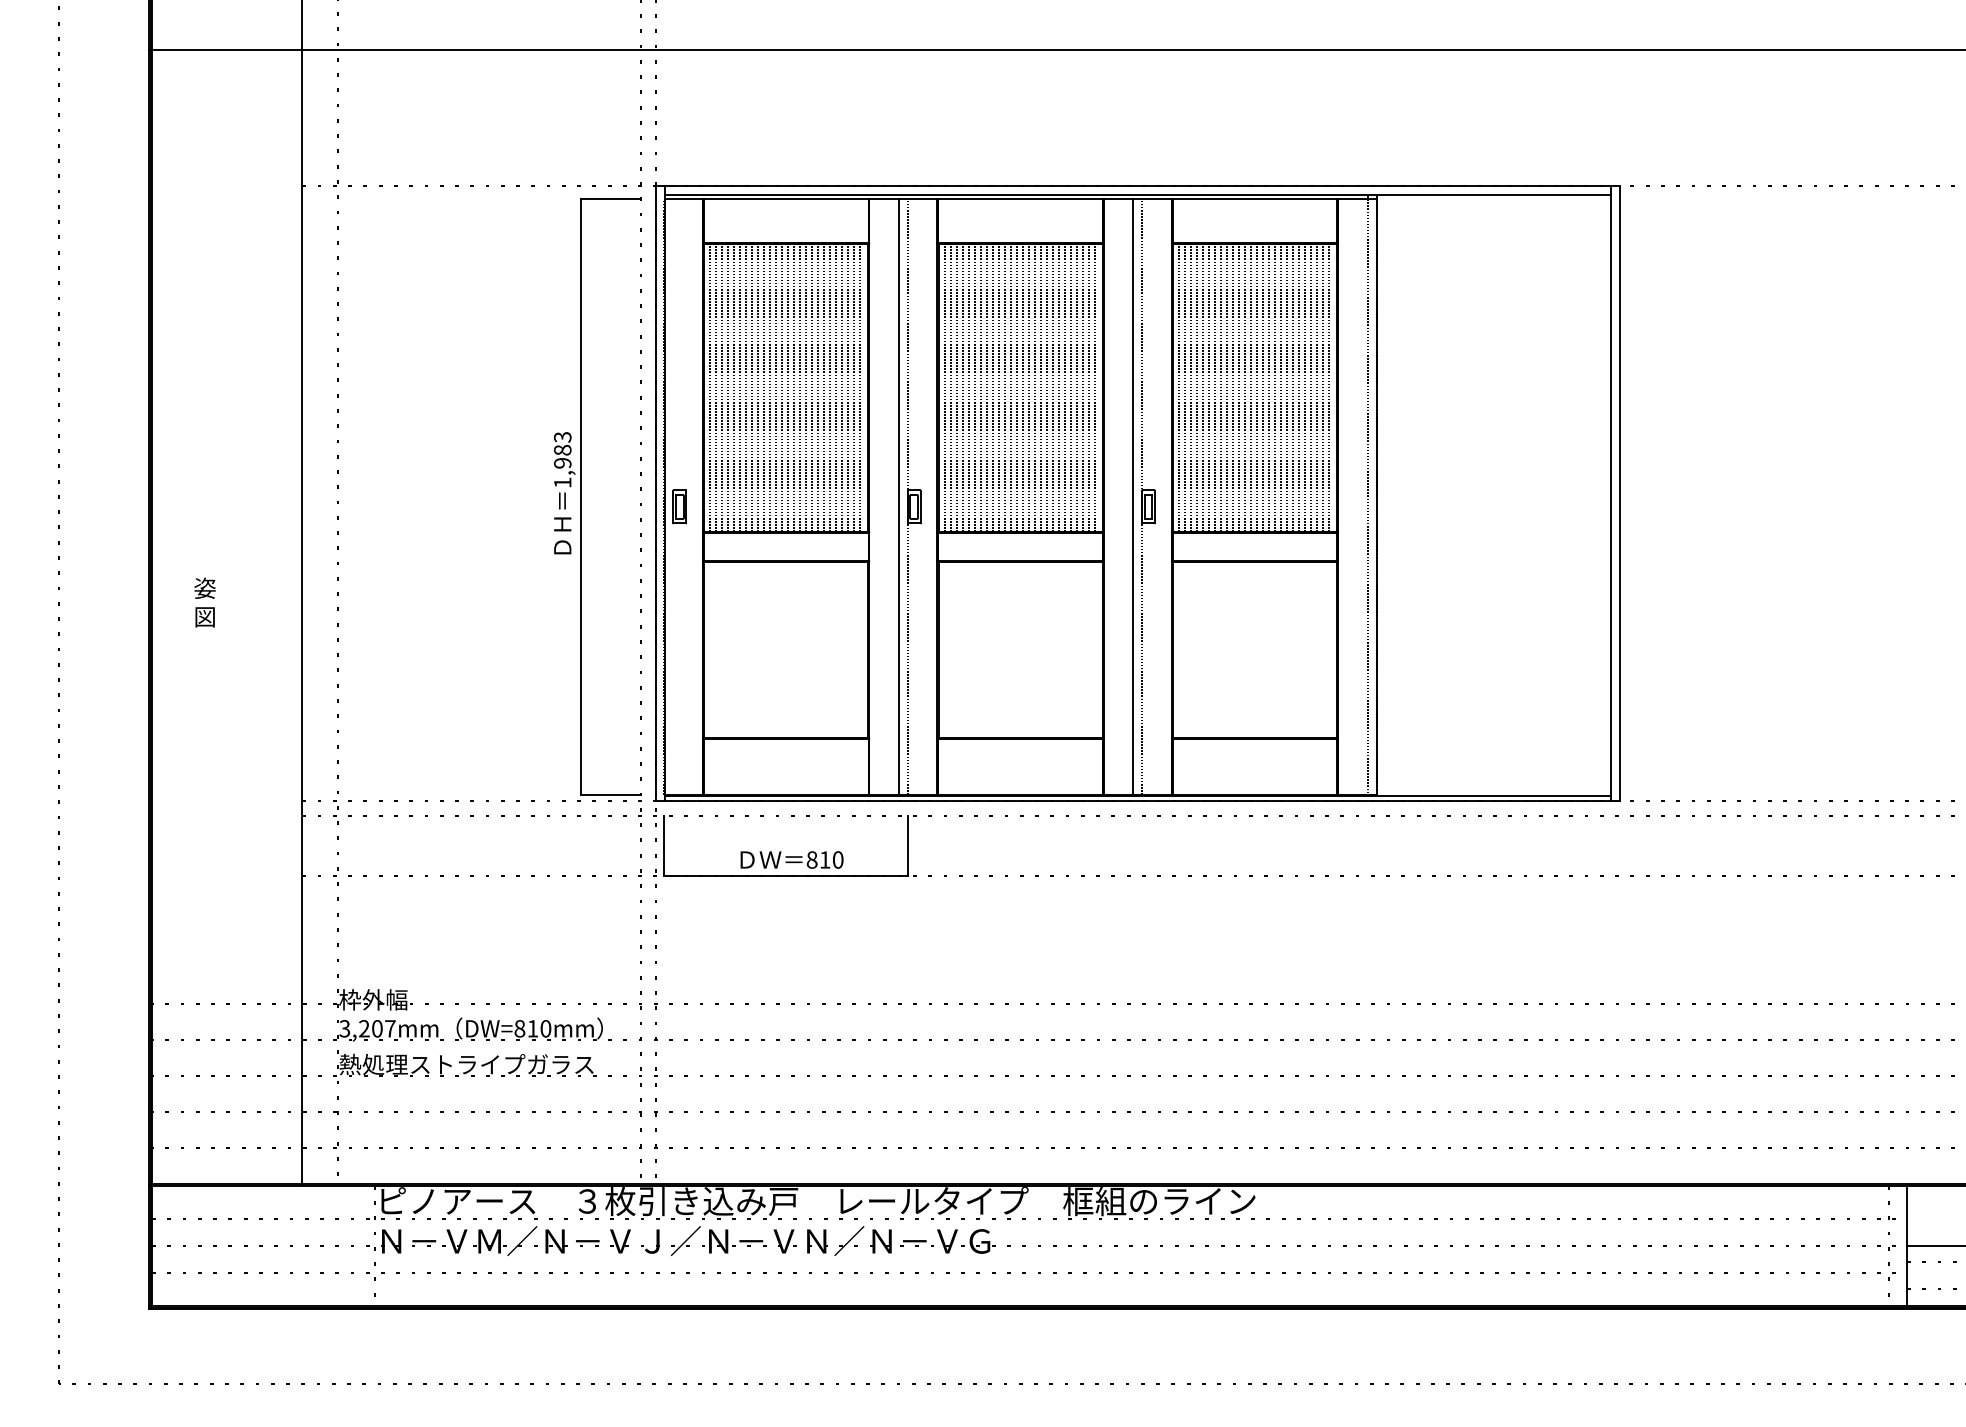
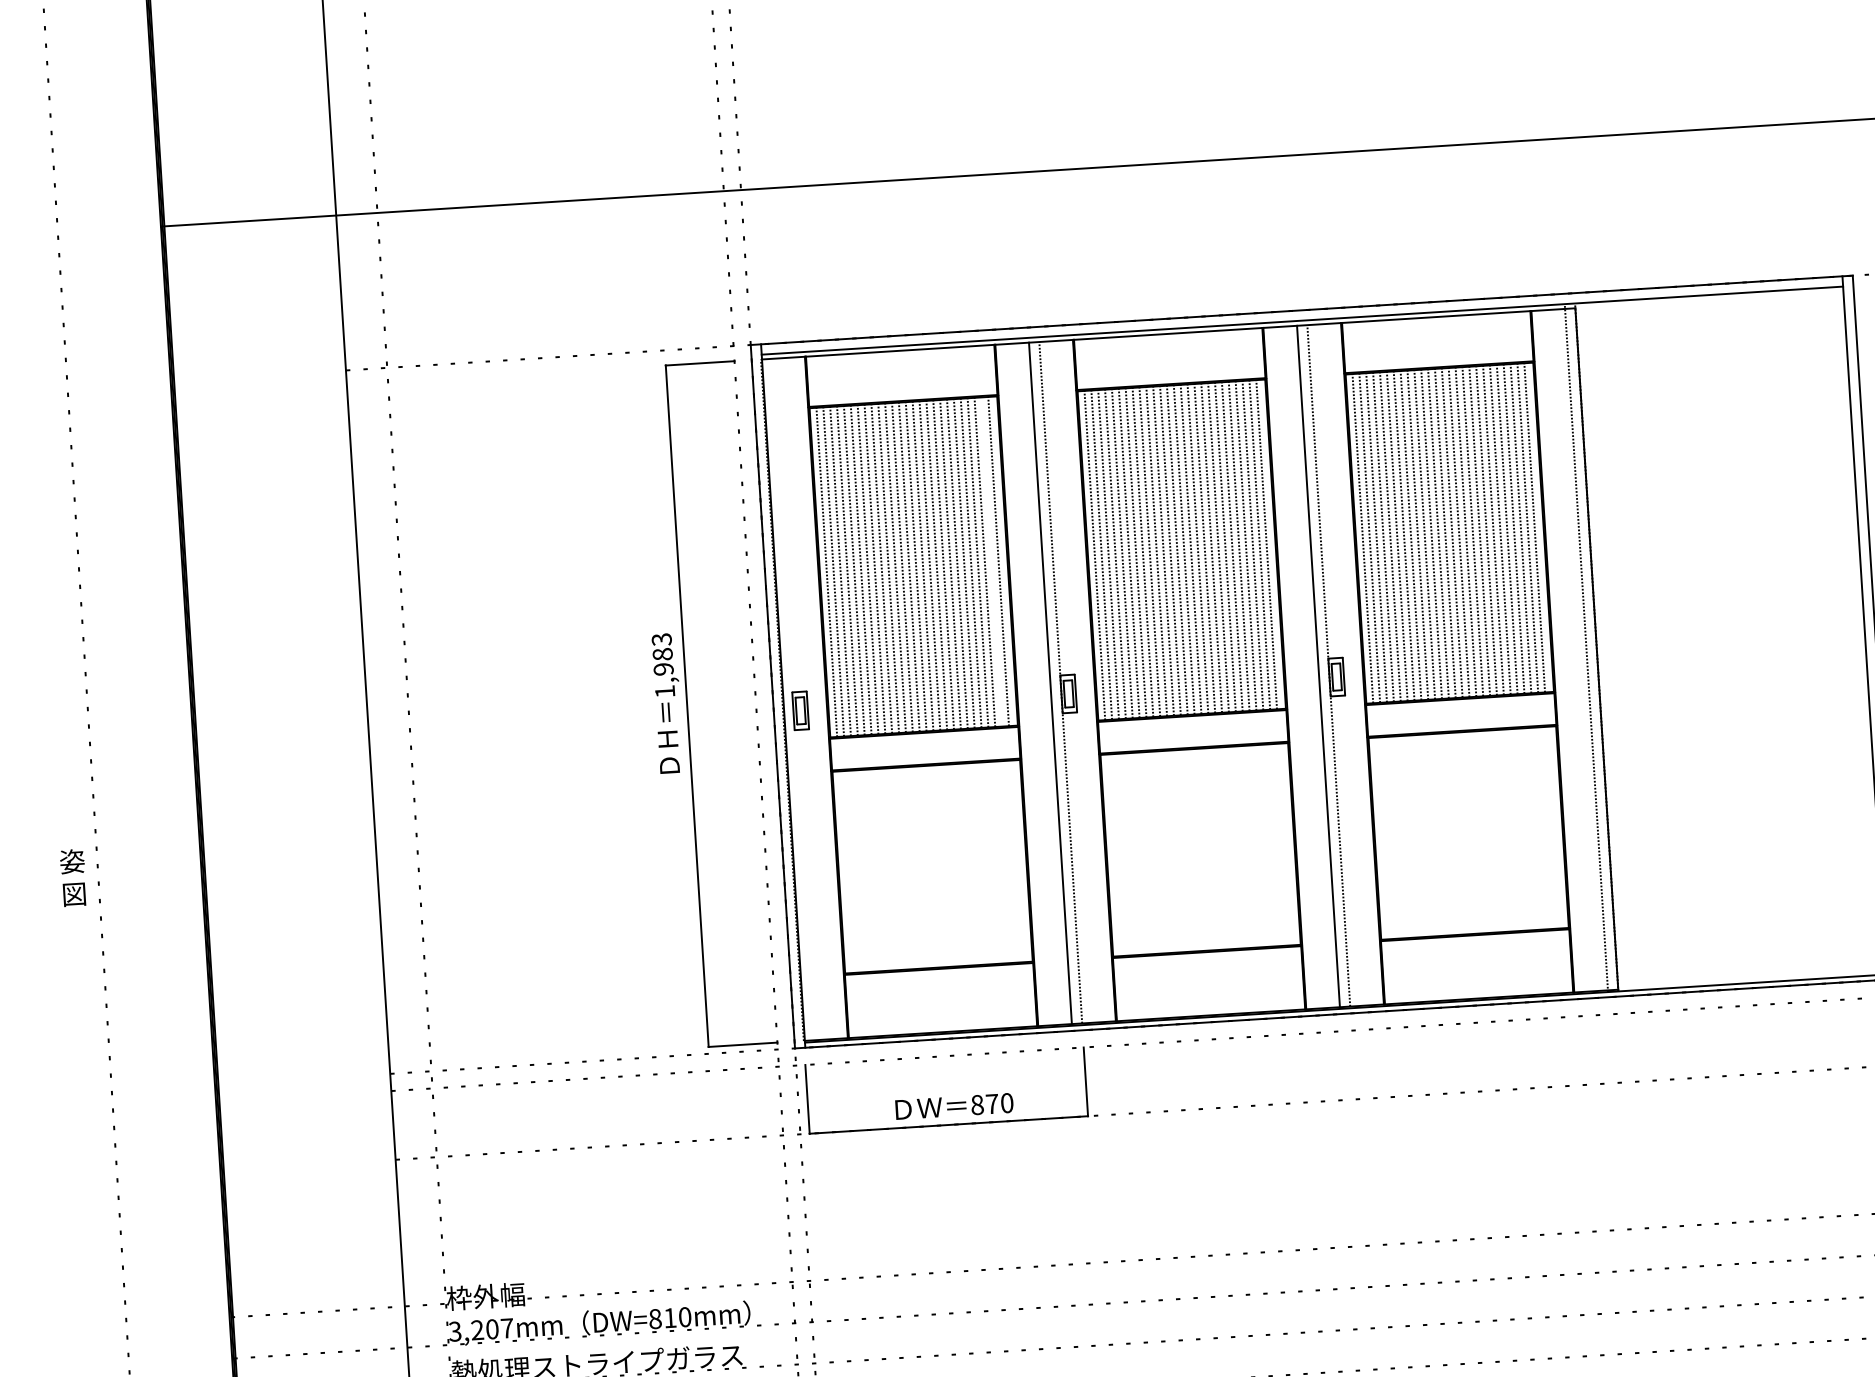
line: (854, 387) -> (991, 561), removed
text: (204, 602) -> (72, 877), moved
text: (824, 859) -> (991, 1103), 810 -> 870

